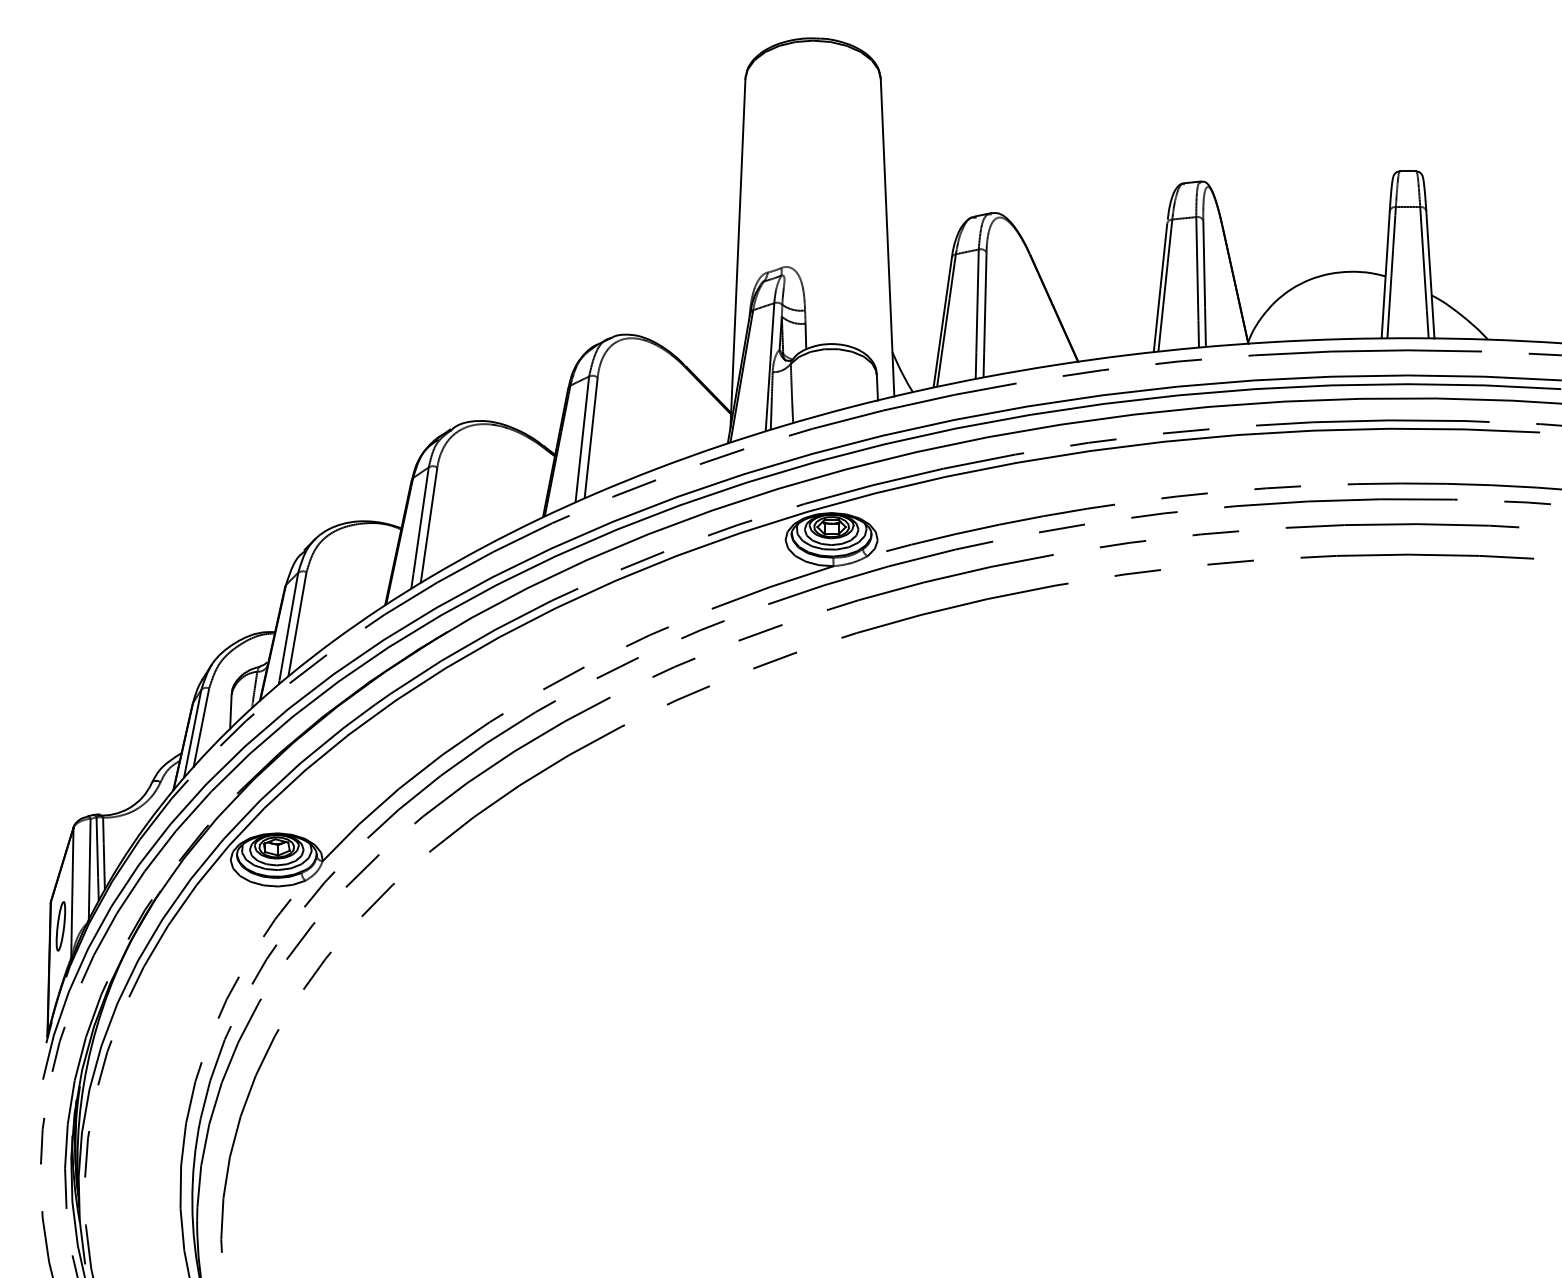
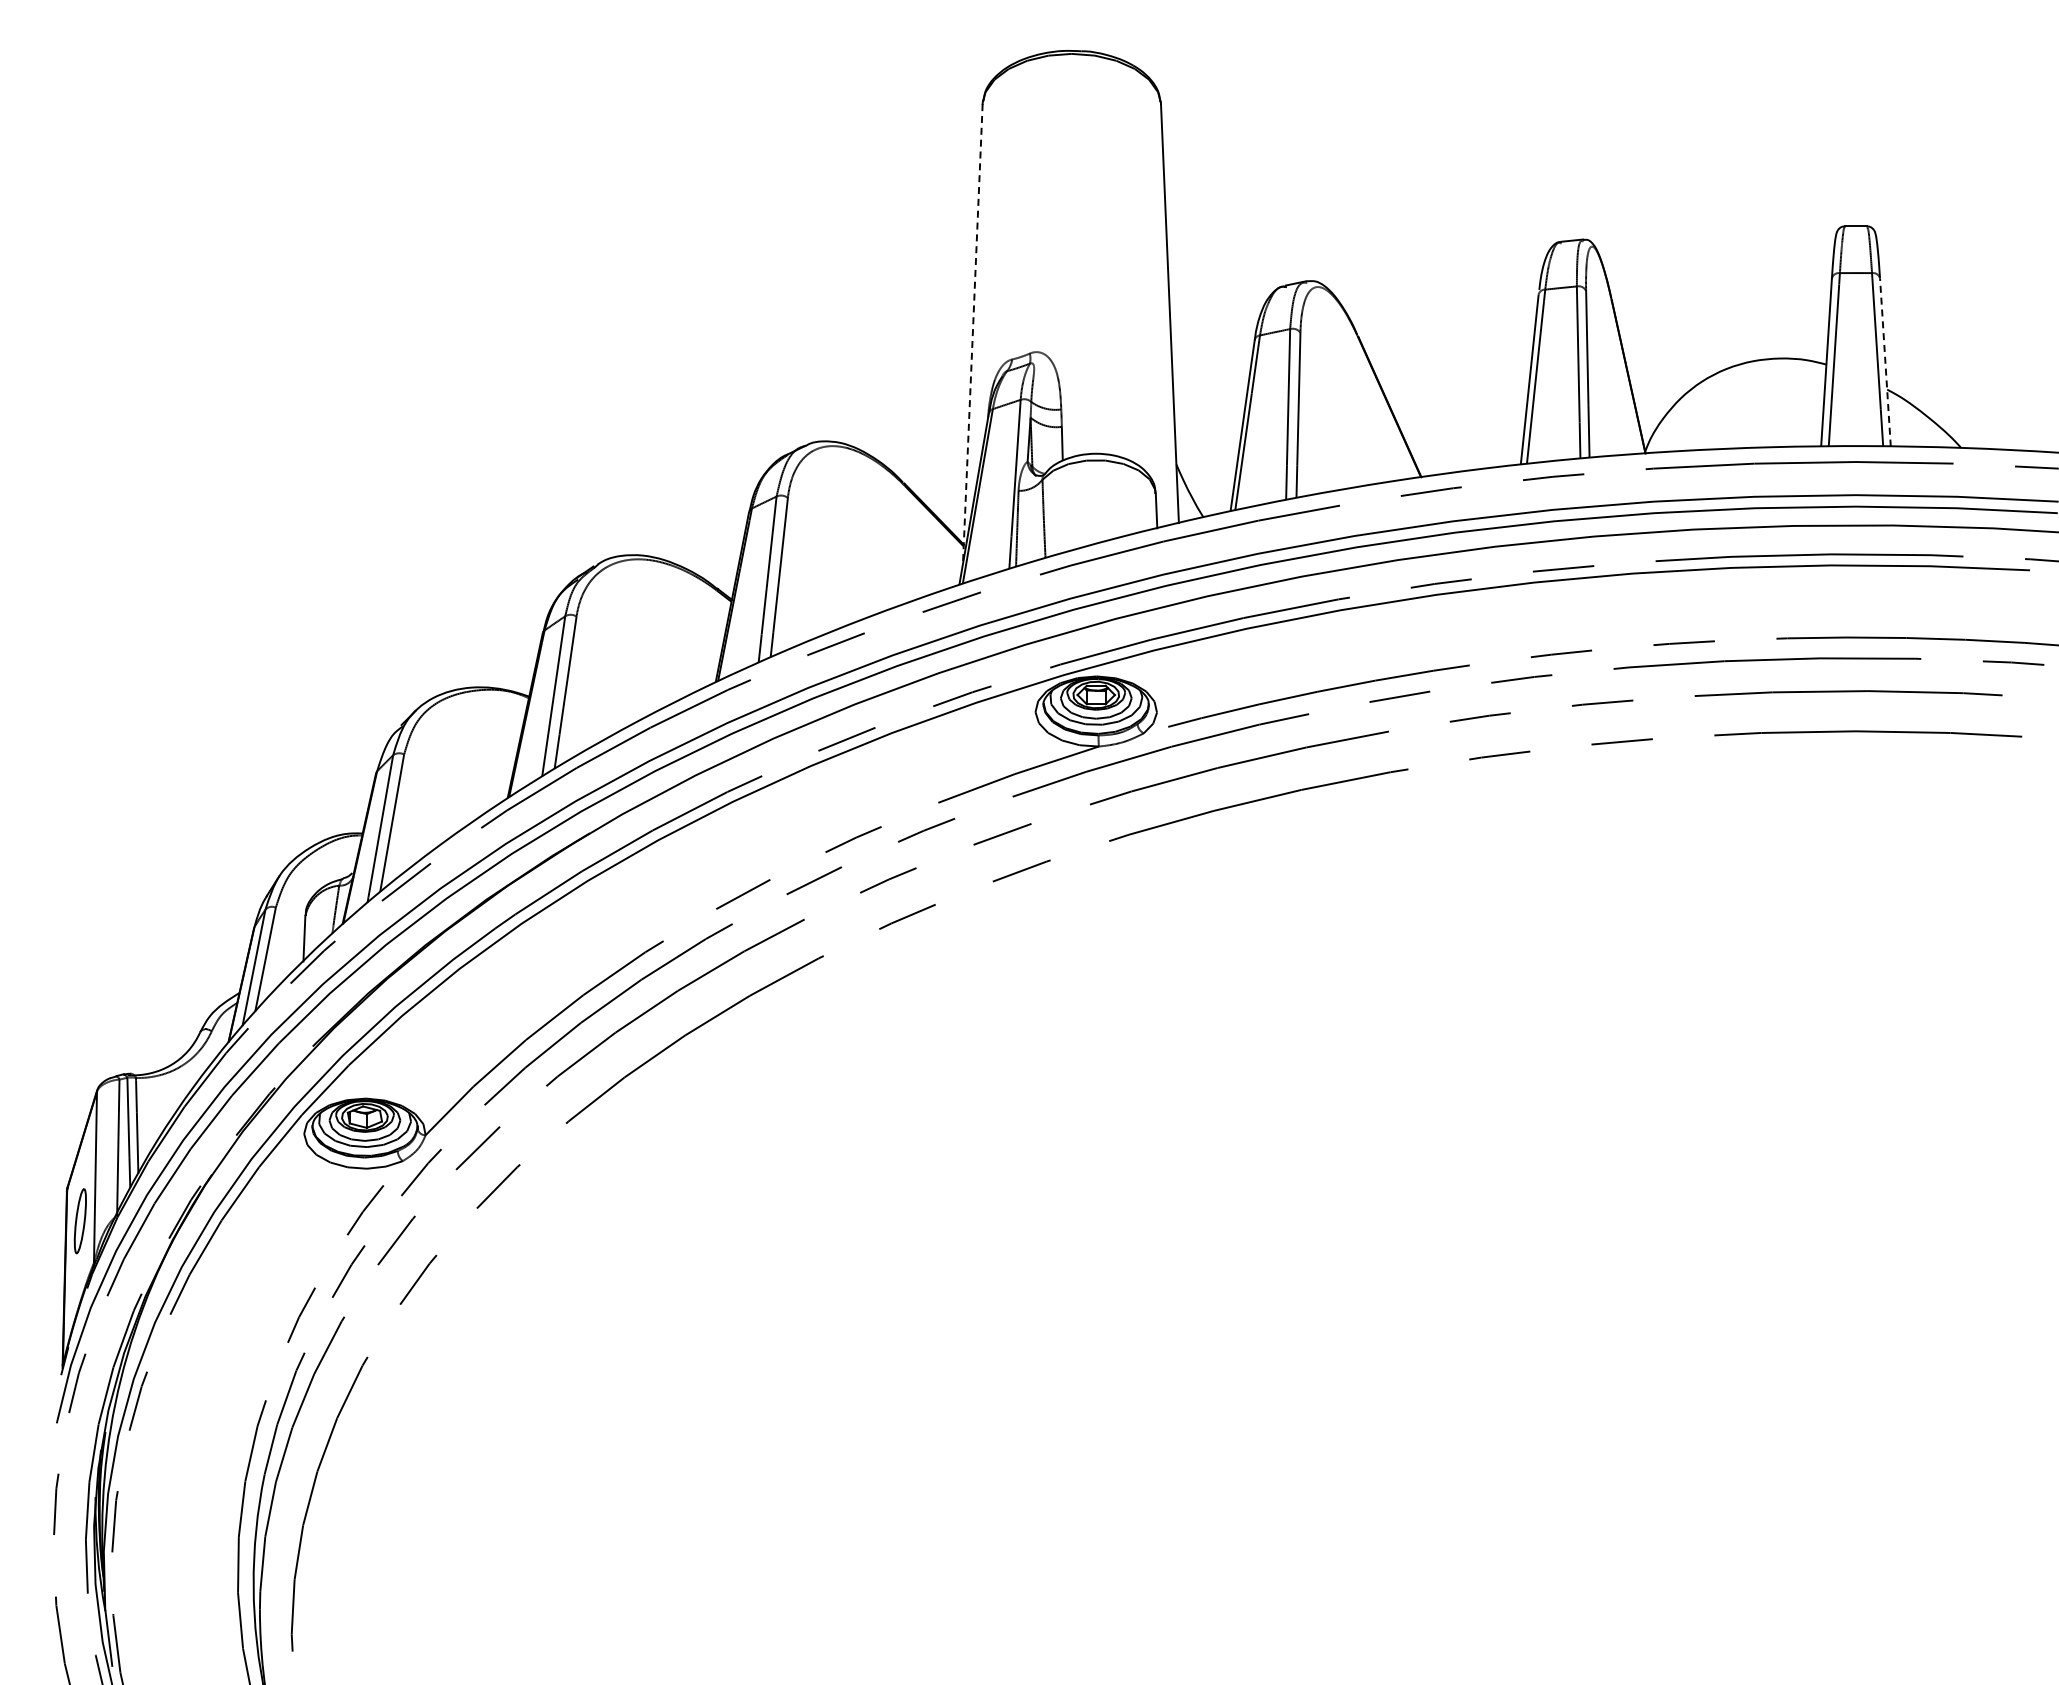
line: (737, 253) -> (972, 334), solid -> dashed
line: (1430, 274) -> (1885, 361), solid -> dashed

